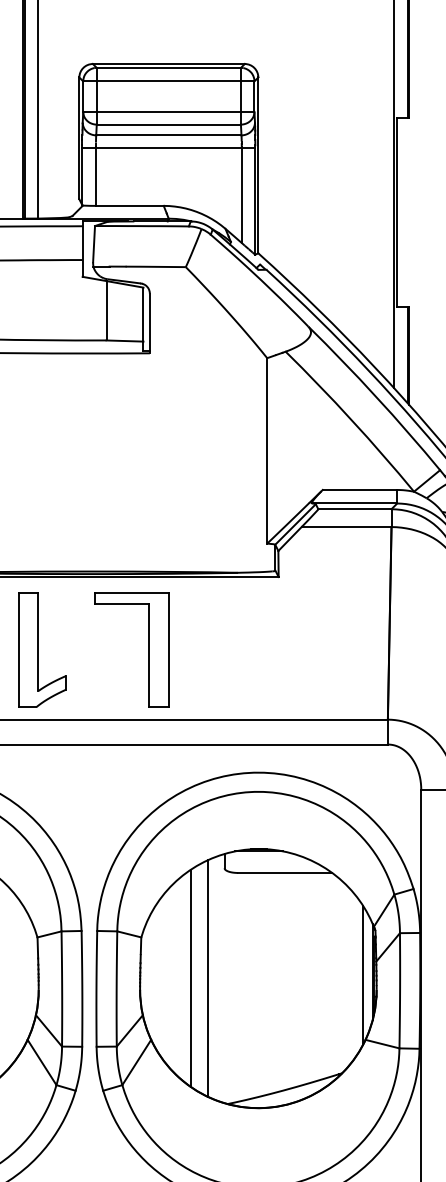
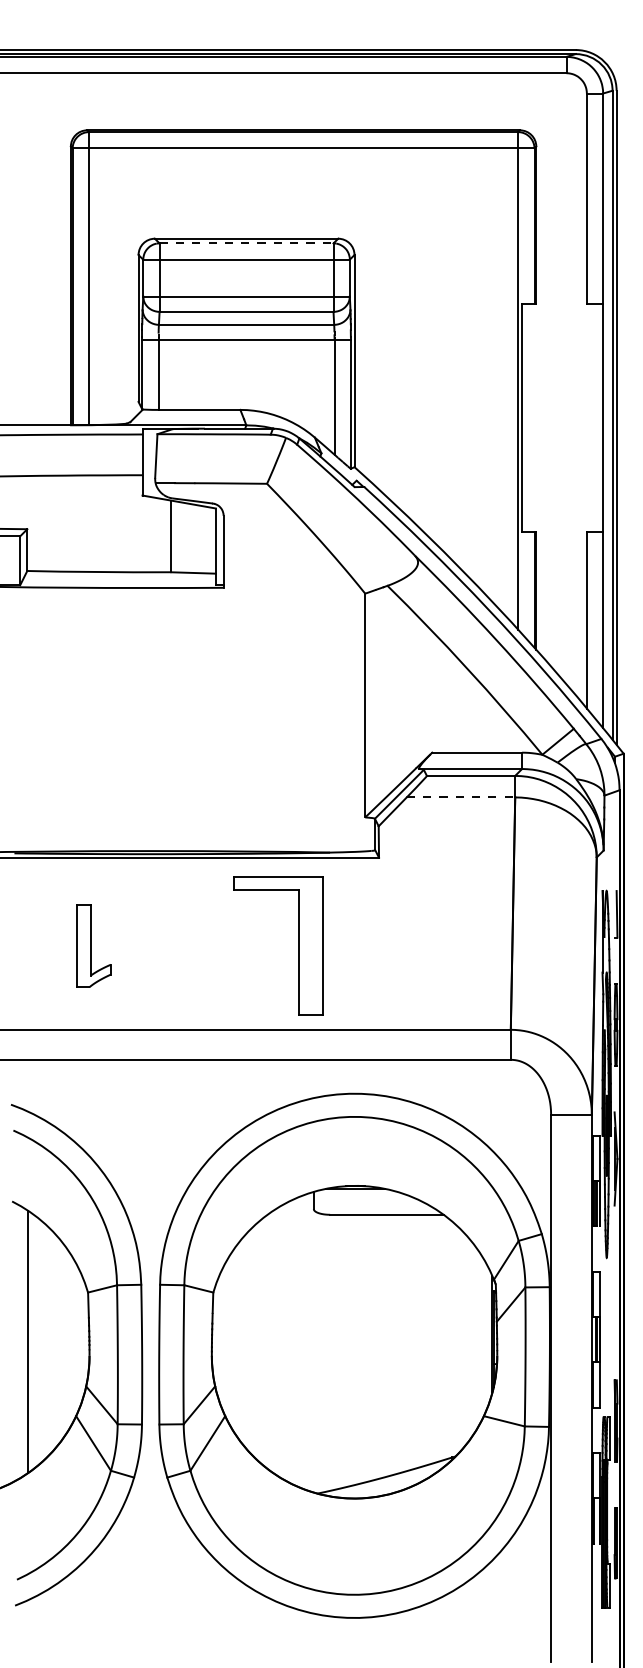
line: (168, 67) -> (246, 243), solid -> dashed
line: (347, 527) -> (461, 797), solid -> dashed
part: (42, 649) -> (93, 945), size x0.6
part: (148, 649) -> (298, 945), moved
line: (362, 974) -> (480, 1337), removed
line: (191, 977) -> (273, 1341), removed
line: (207, 977) -> (293, 1341), removed

